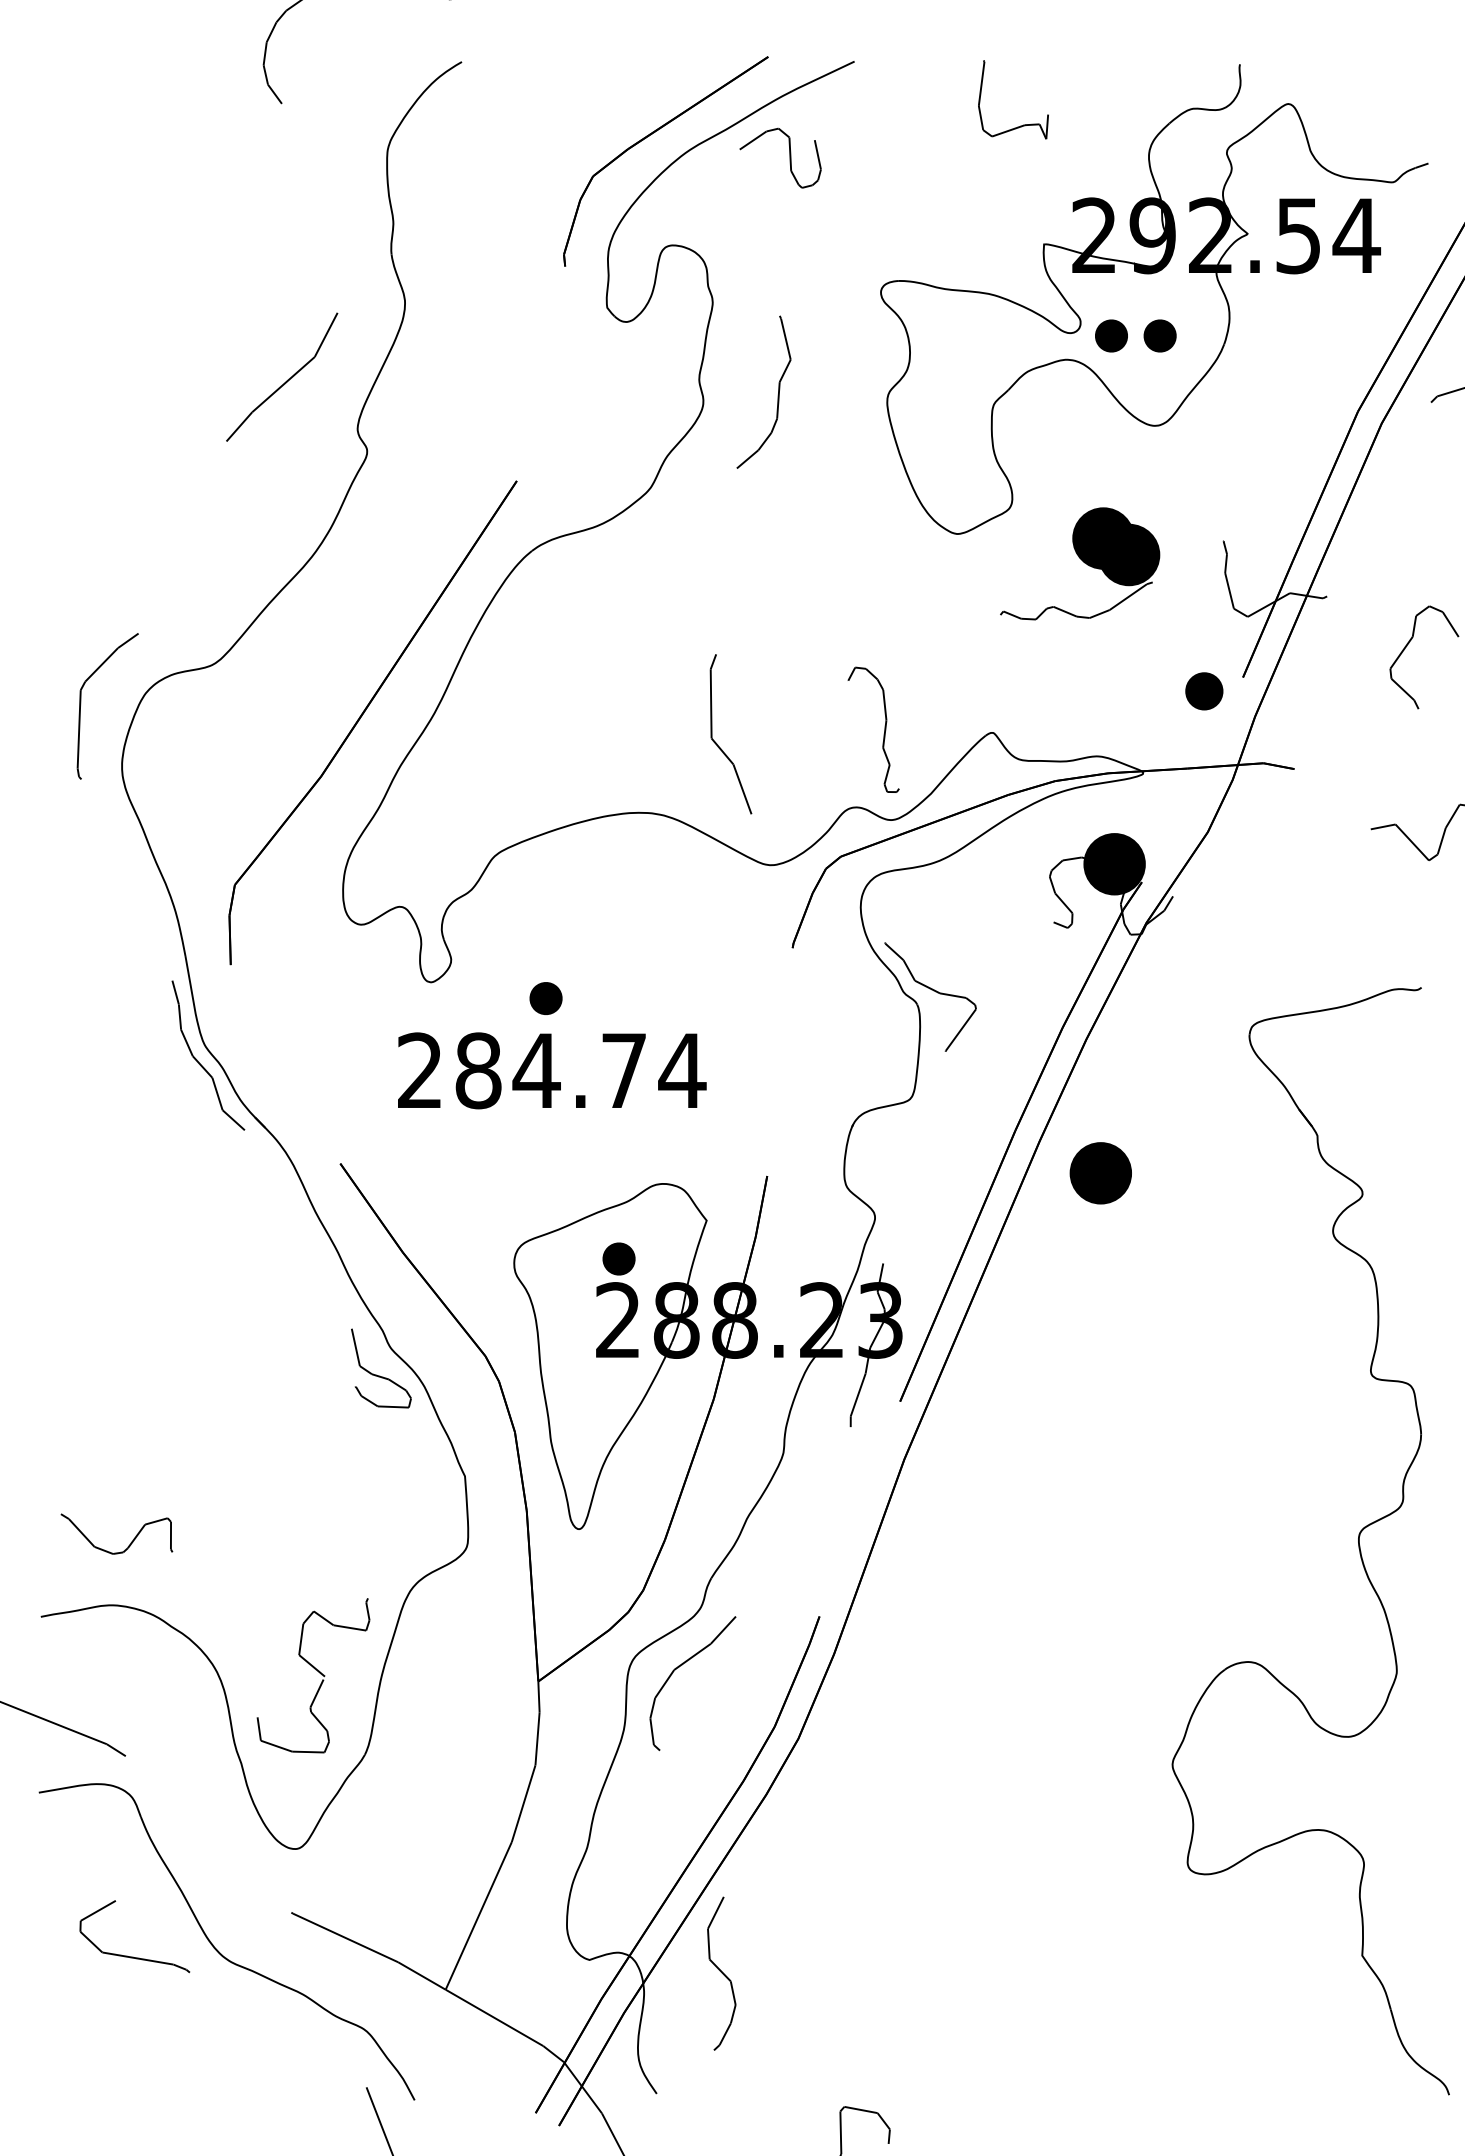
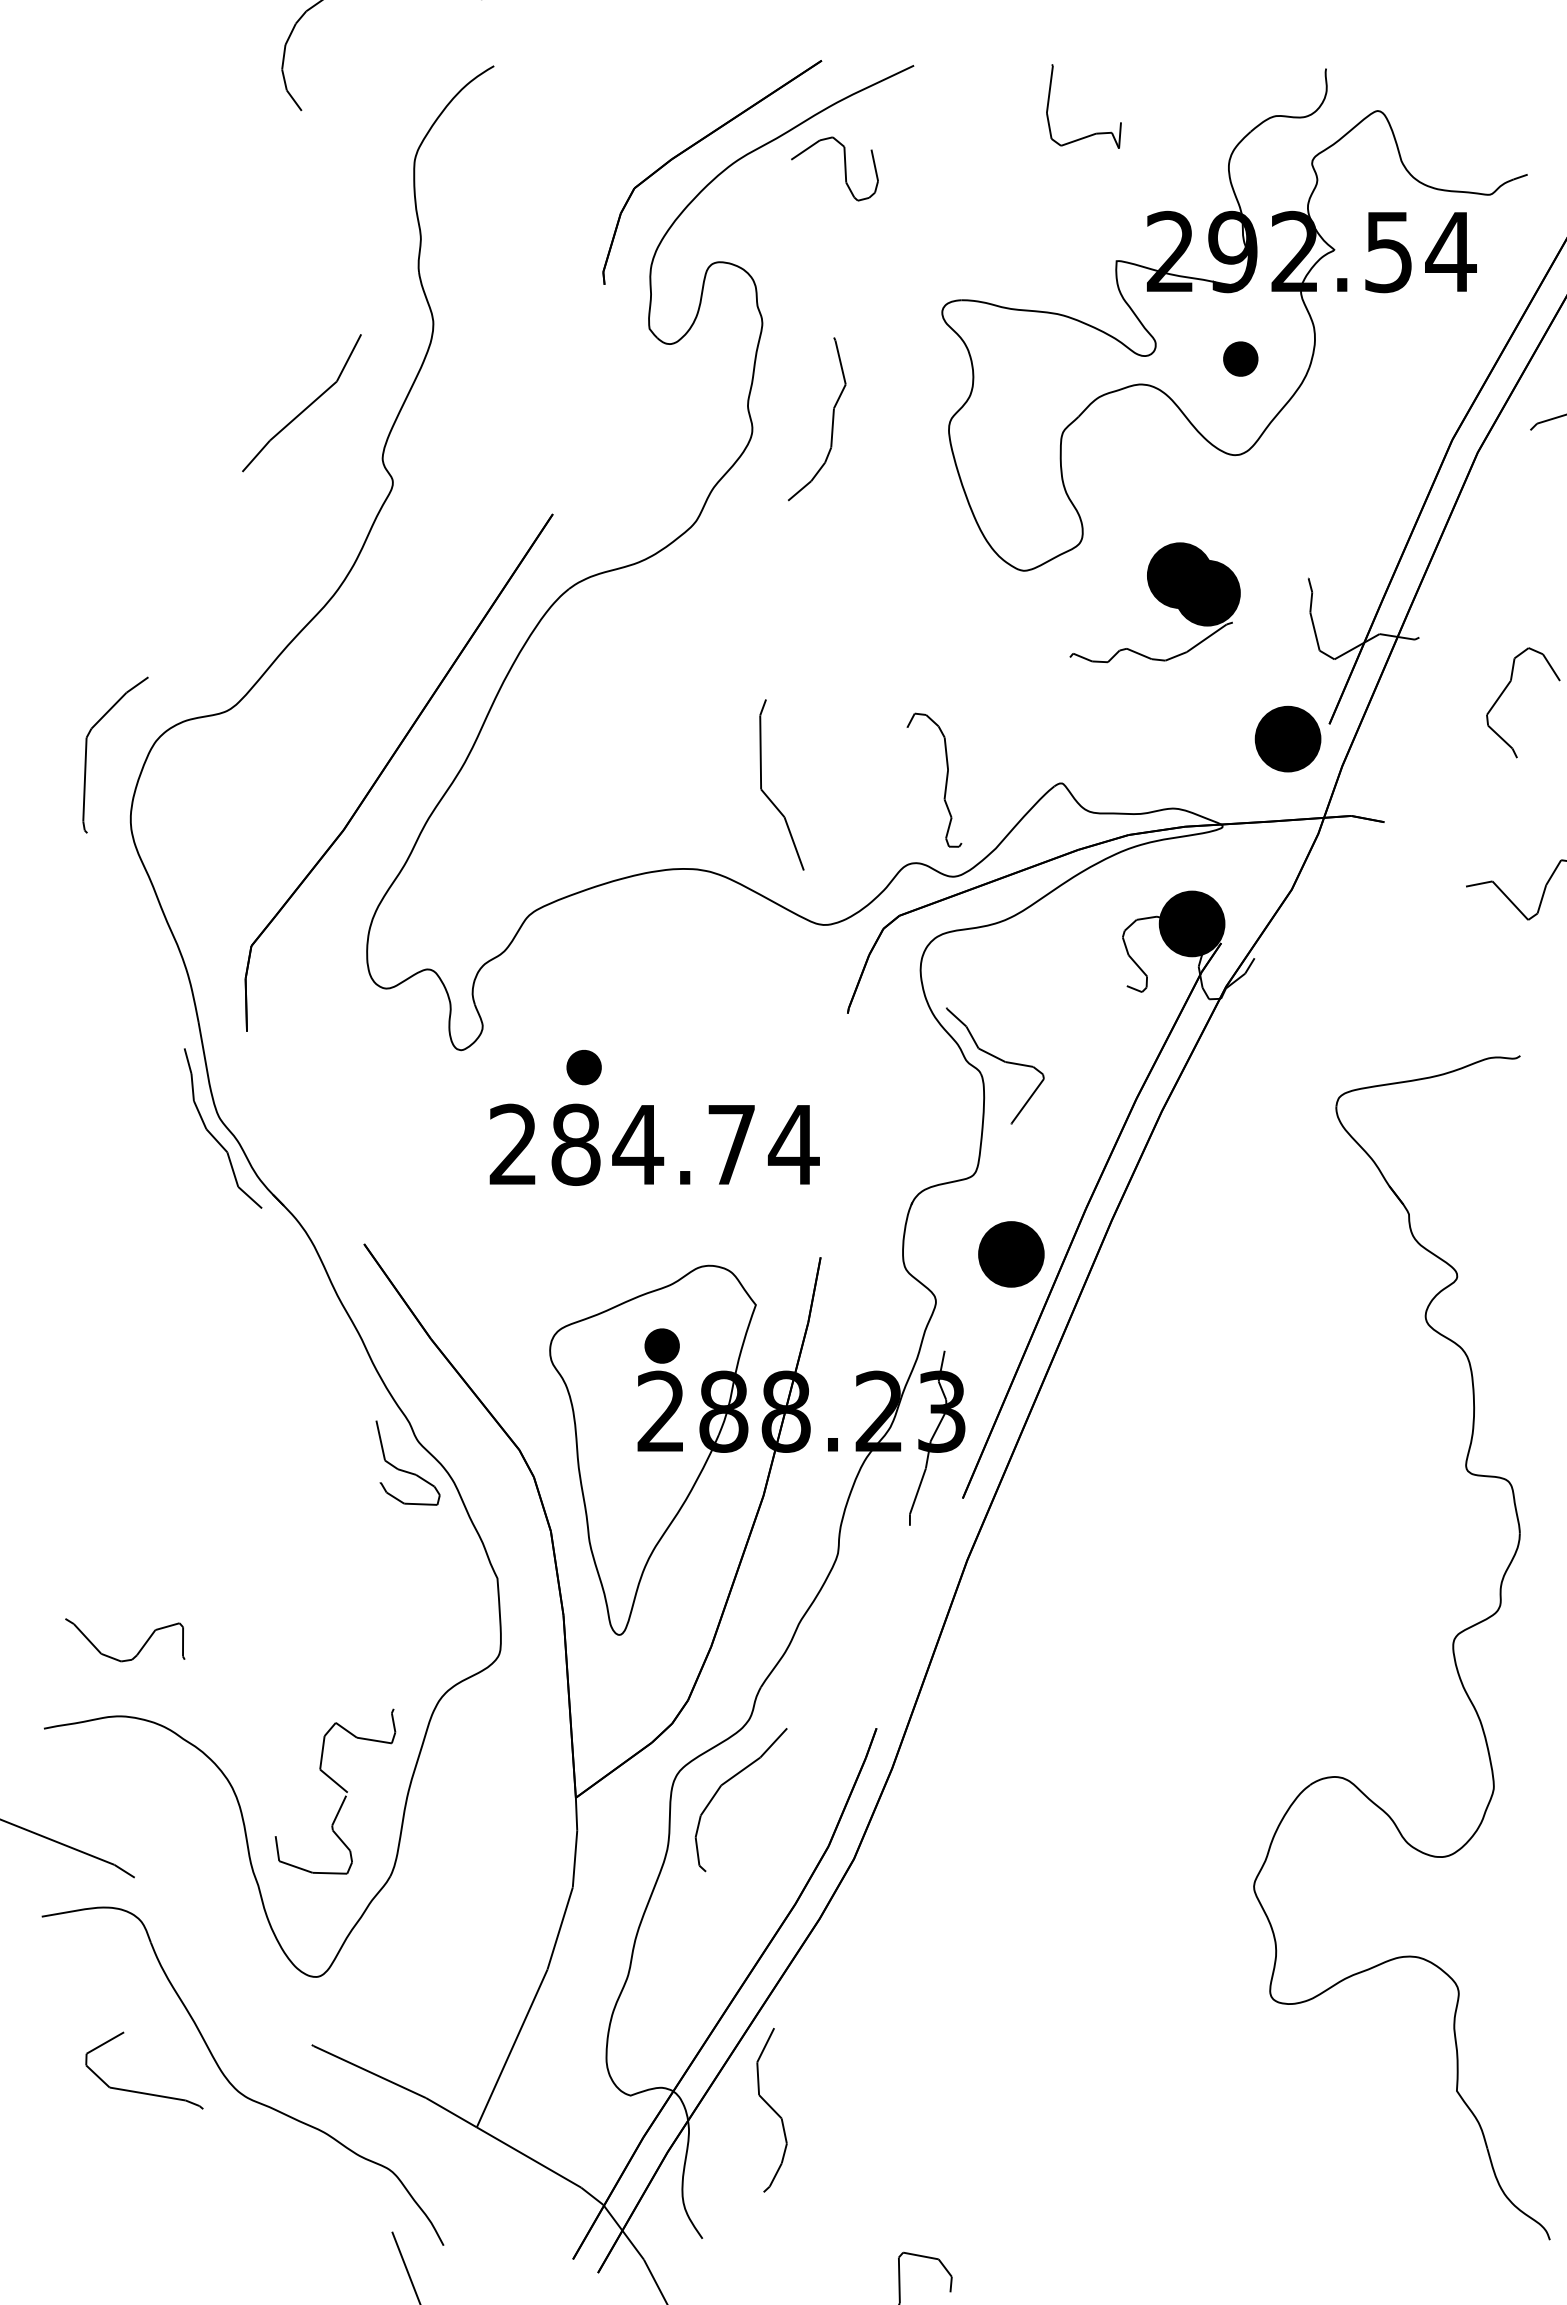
part: (1111, 335) -> (1188, 358), removed
part: (1203, 690) -> (1287, 738), size x1.67
text: (552, 1070) -> (654, 1144), moved
part: (1100, 1173) -> (1011, 1254), moved

